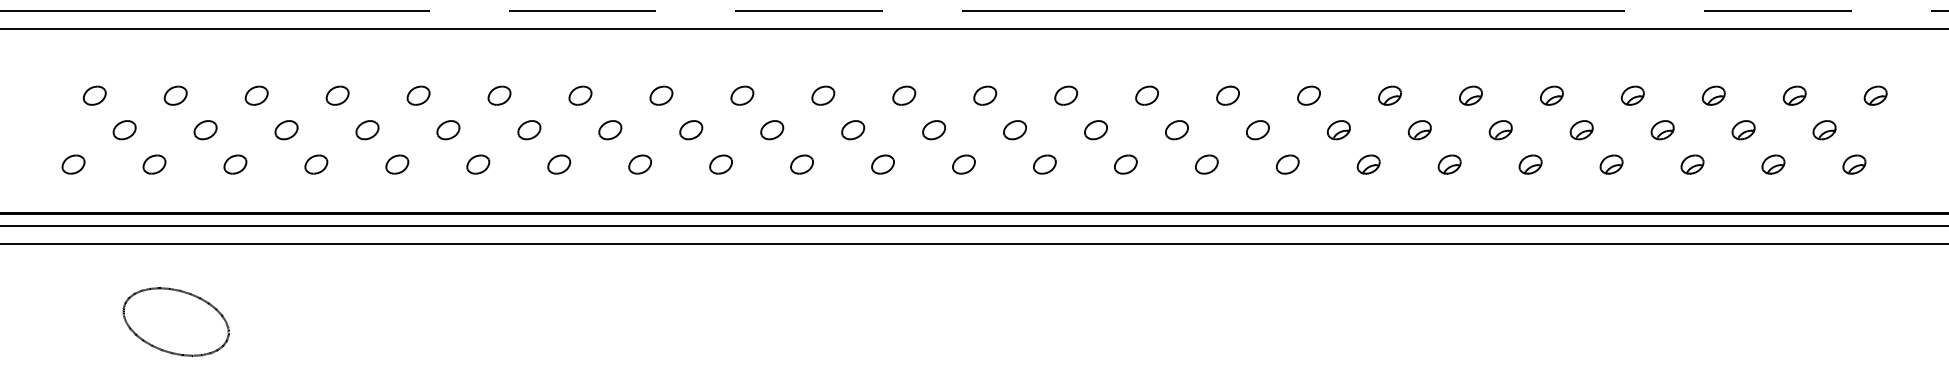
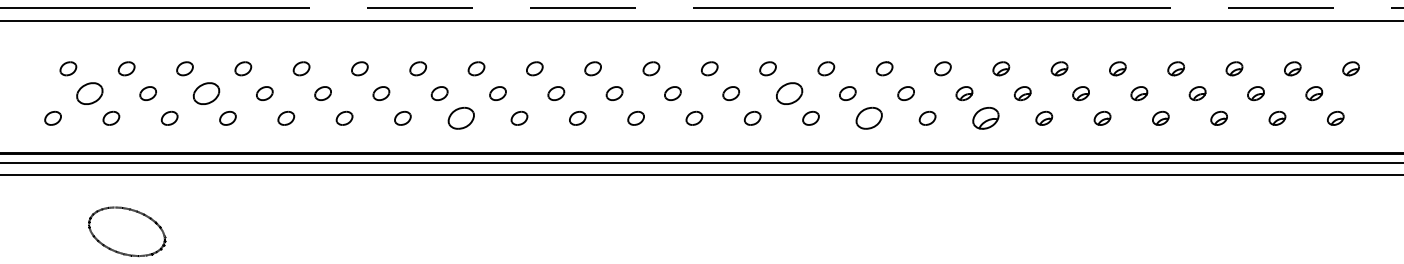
part: (124, 130) -> (89, 93), size x1.6
part: (286, 130) -> (206, 93), size x1.6
part: (1095, 130) -> (789, 93), size x1.6
part: (639, 164) -> (460, 118), size x1.6
part: (1207, 164) -> (869, 118), size x1.6
part: (1368, 164) -> (985, 118), size x1.6

